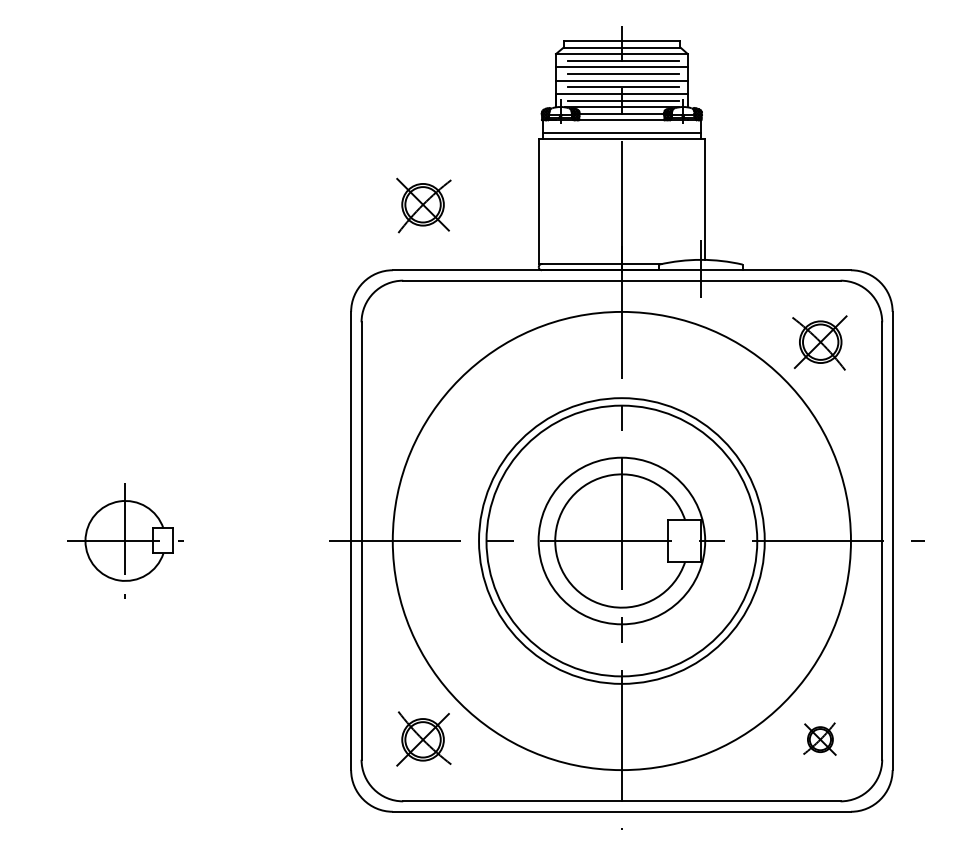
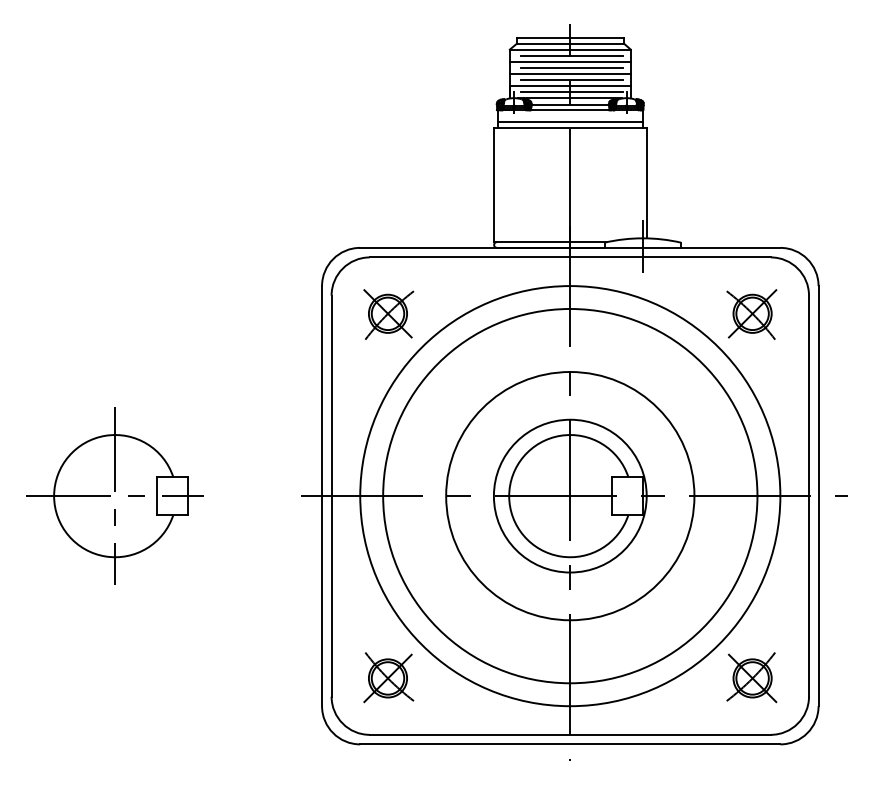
part: (423, 205) -> (388, 314), moved
part: (124, 540) -> (114, 495), size x1.67
circle: (622, 540) -> (570, 495), size x1.43
part: (819, 738) -> (751, 677), size x1.67

